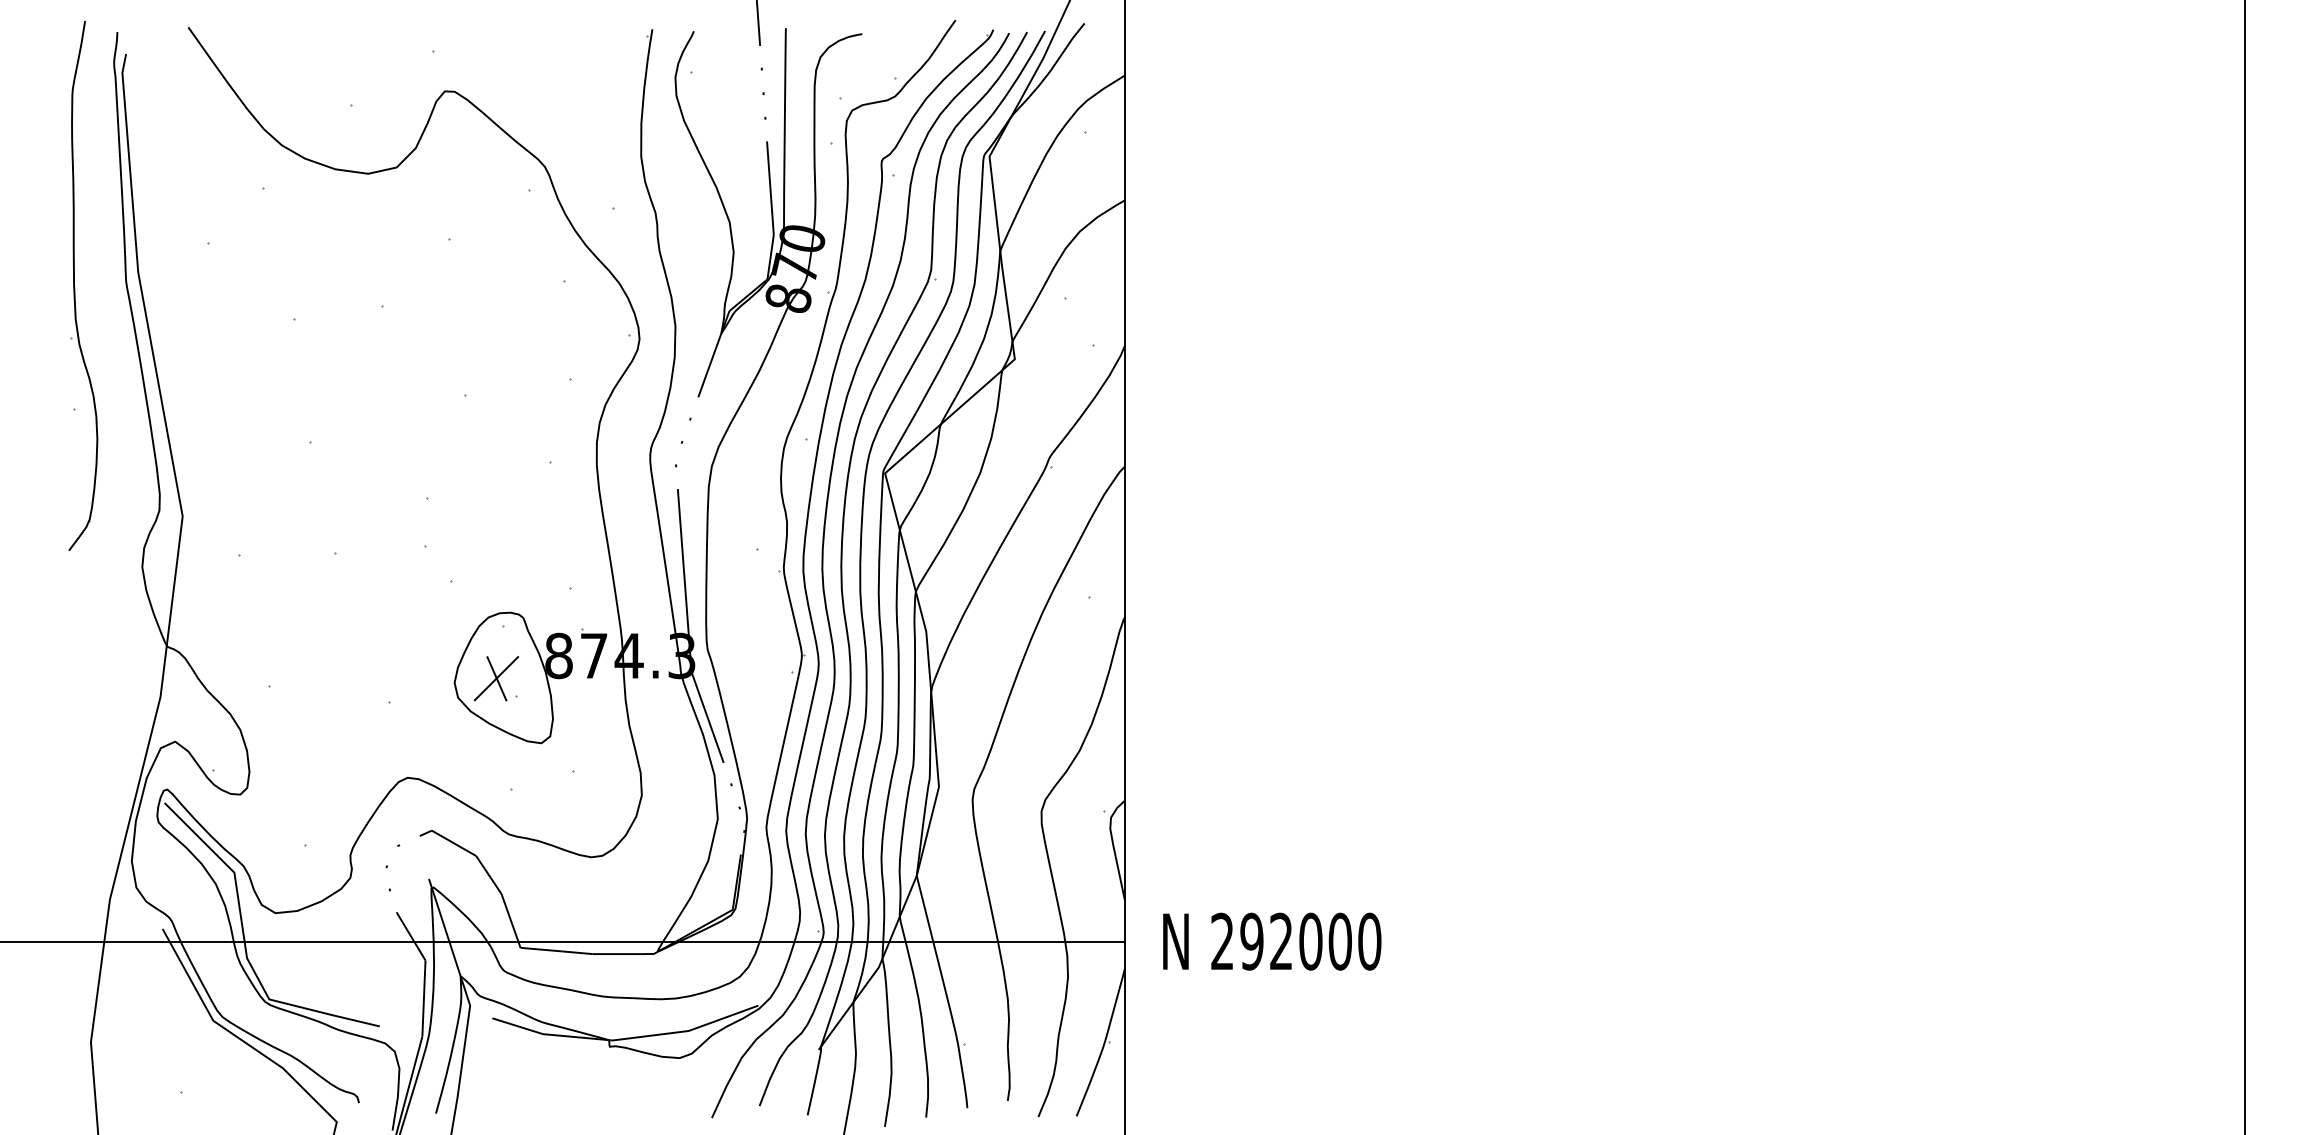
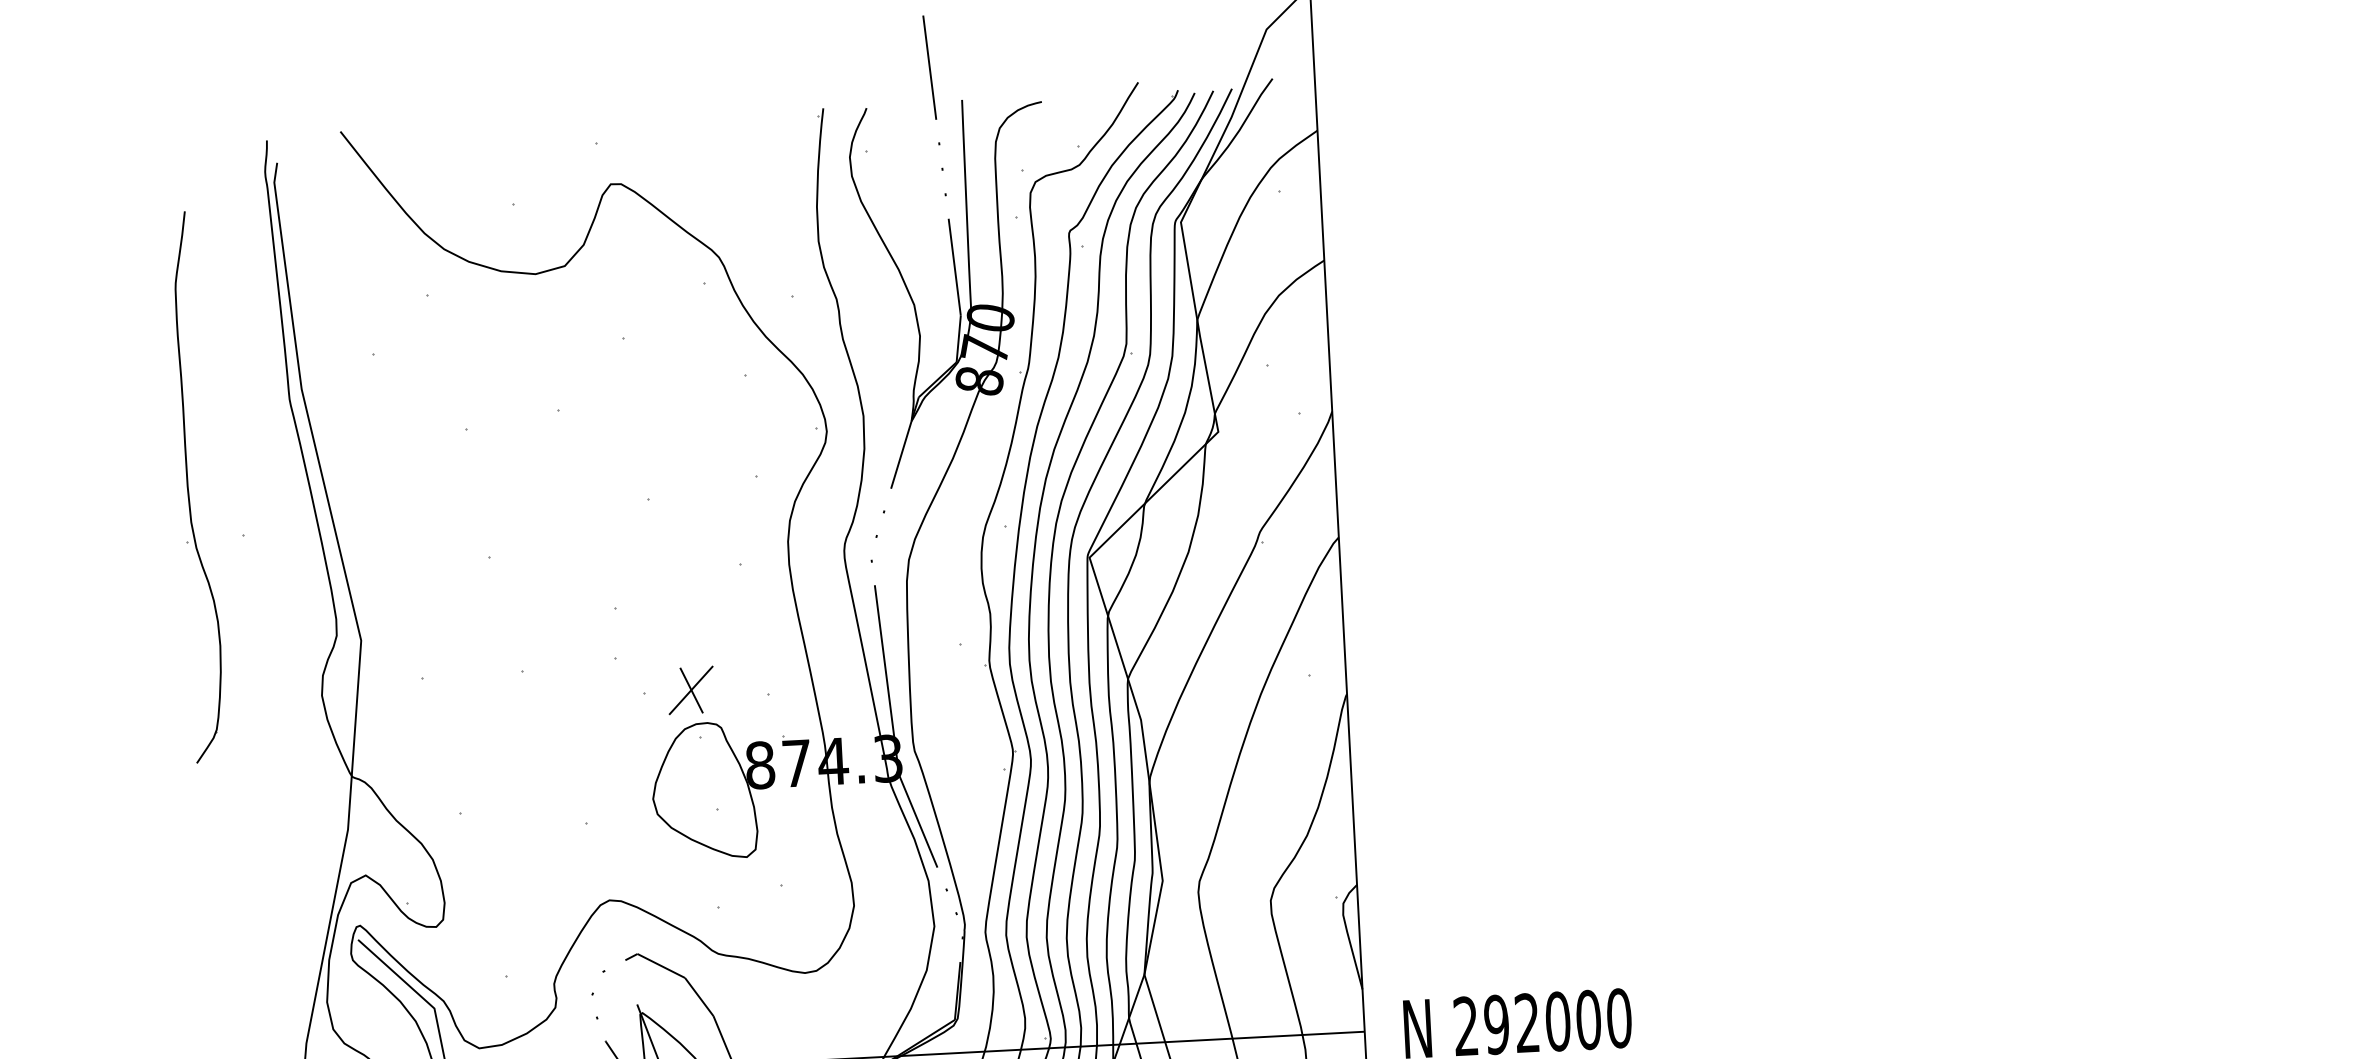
part: (75, 287) -> (189, 489), moved
part: (496, 678) -> (691, 690), moved

